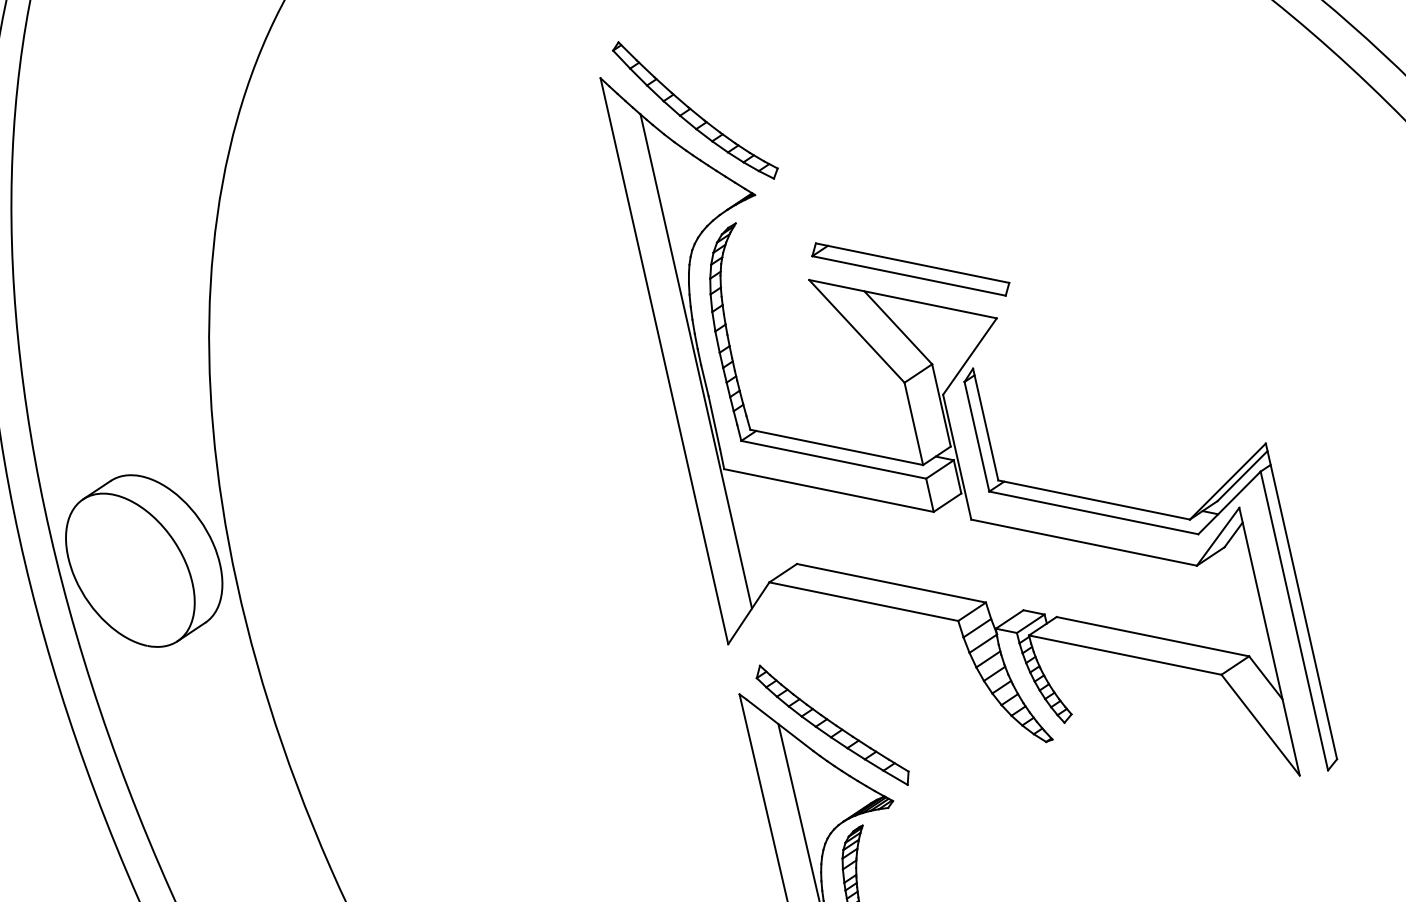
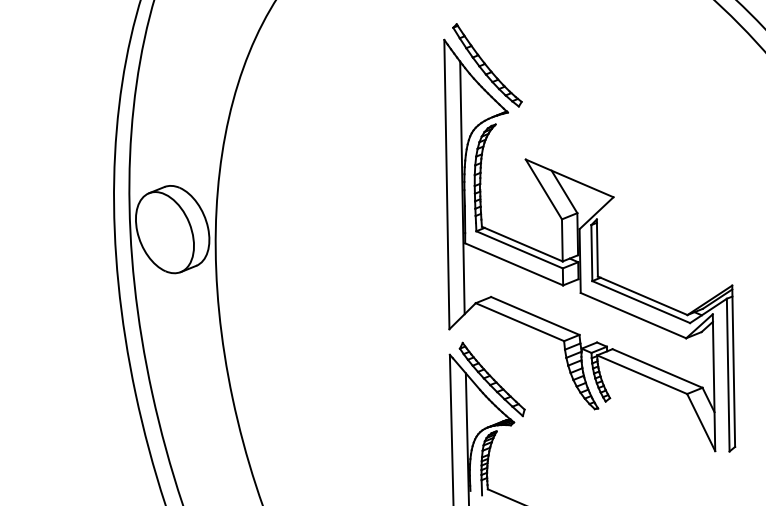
part: (910, 269) -> (576, 164), removed

